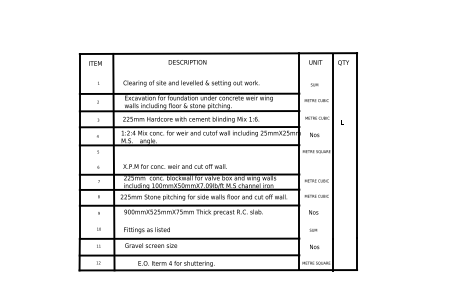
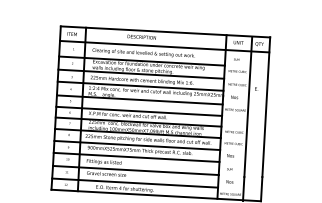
line: (218, 72) -> (164, 46), added
line: (189, 160) -> (139, 111), added
line: (189, 221) -> (136, 157), added

